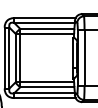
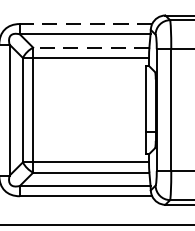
line: (44, 18) -> (85, 24), solid -> dashed
line: (47, 29) -> (91, 48), solid -> dashed

